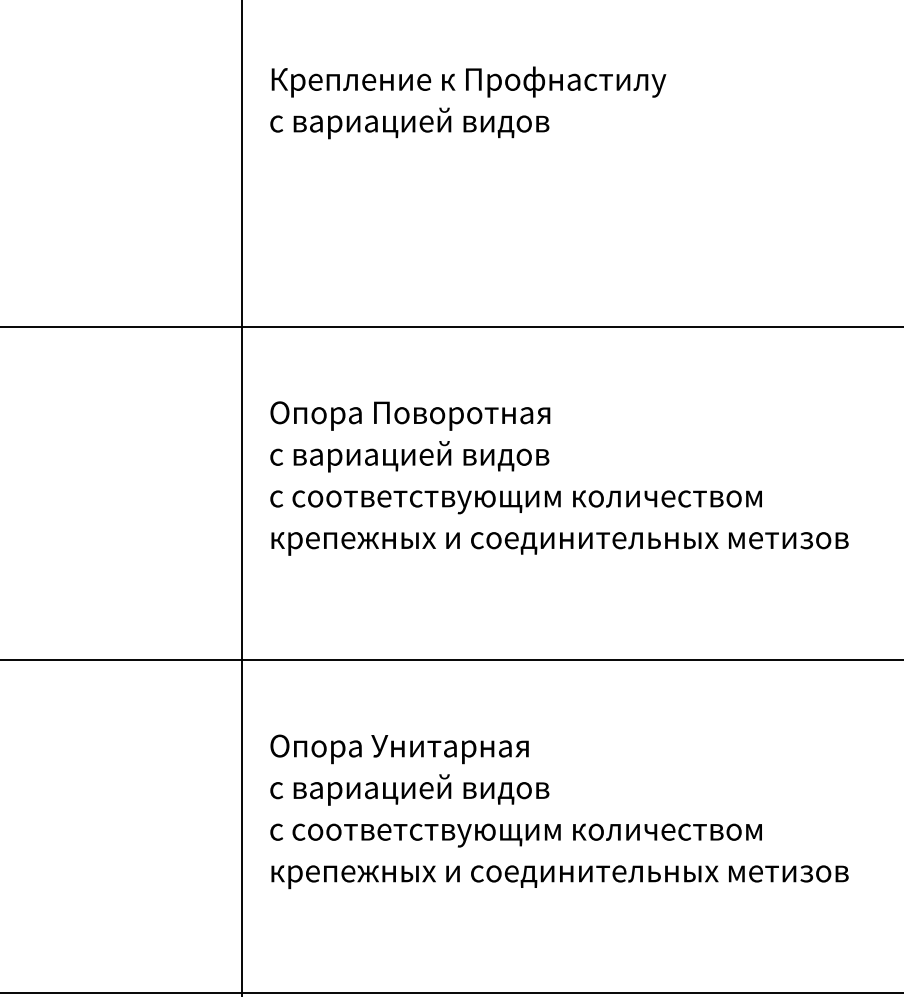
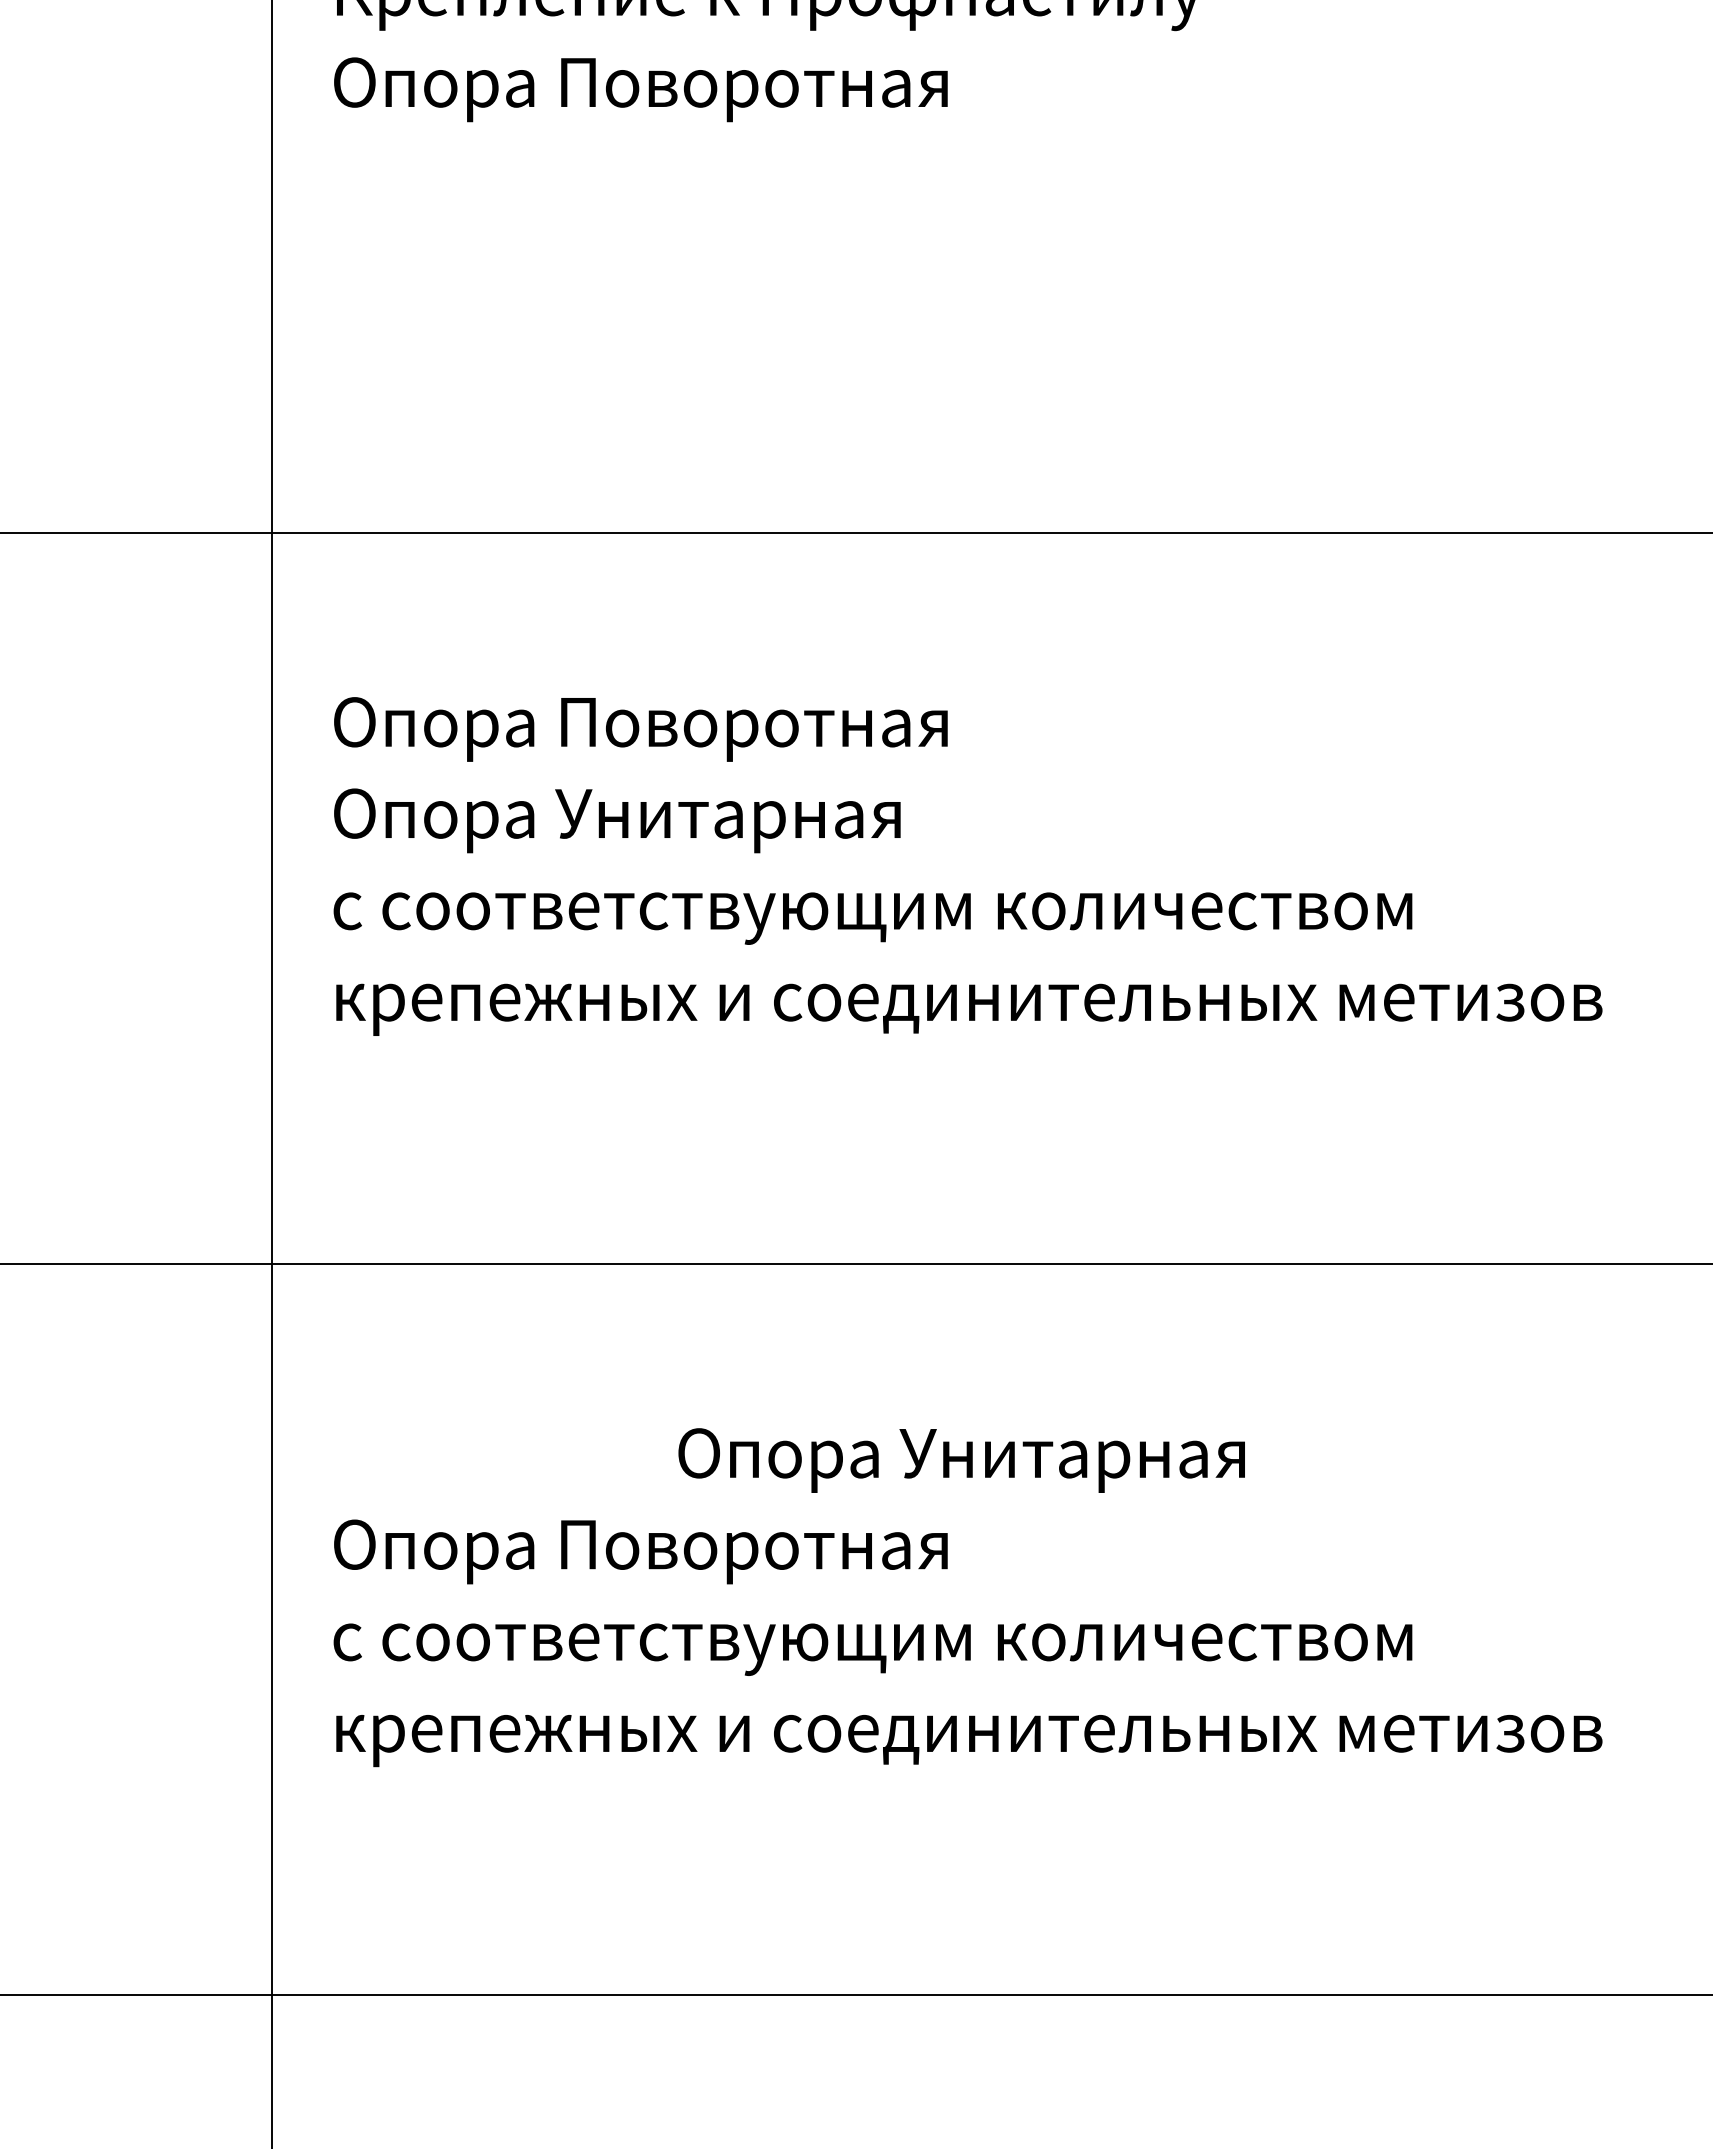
text: (410, 123) -> (641, 87), с вариацией видов -> Опора Поворотная
text: (409, 456) -> (639, 818), с вариацией видов -> Опора Унитарная
text: (399, 749) -> (961, 1460), moved
text: (410, 789) -> (641, 1548), с вариацией видов -> Опора Поворотная

